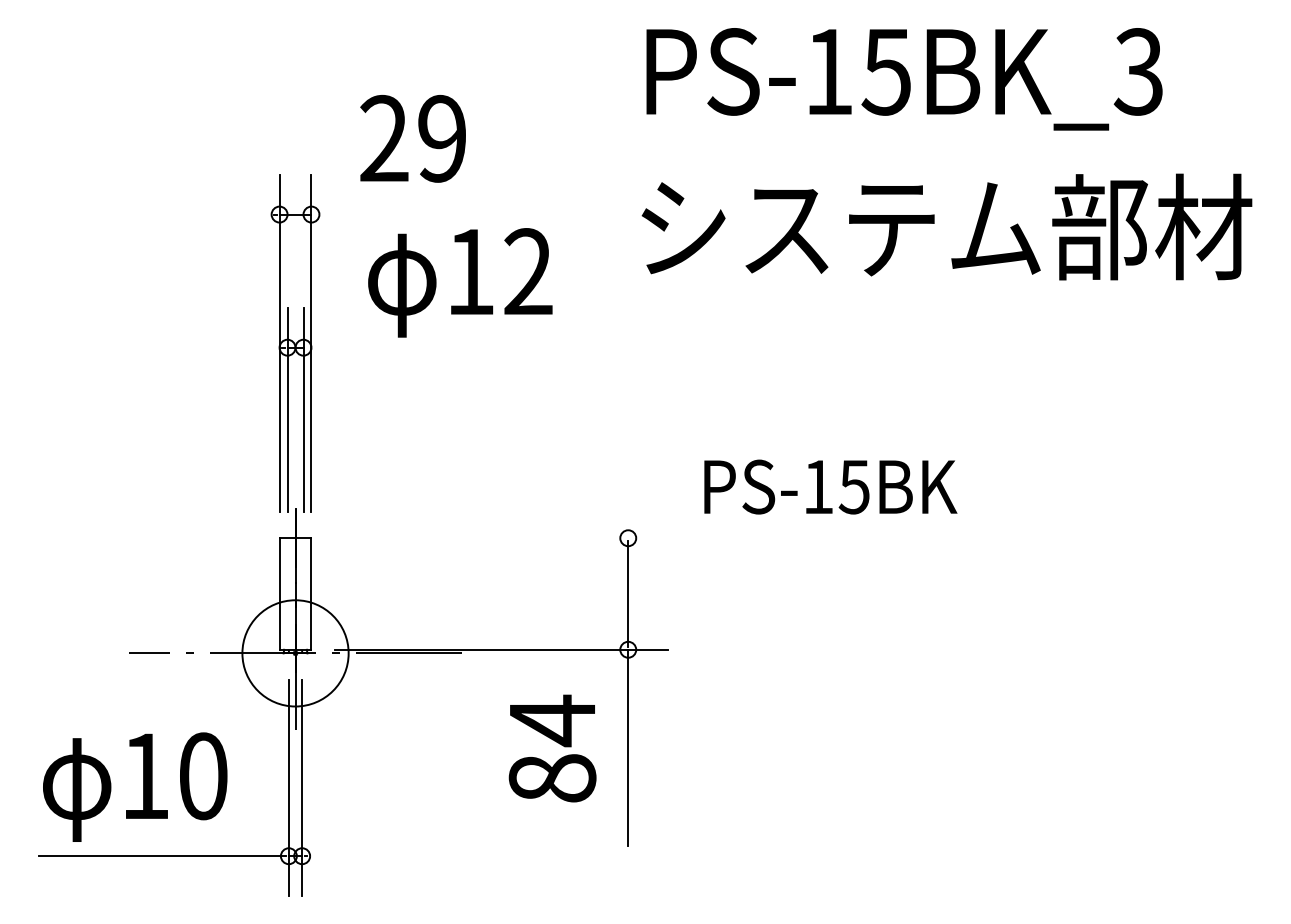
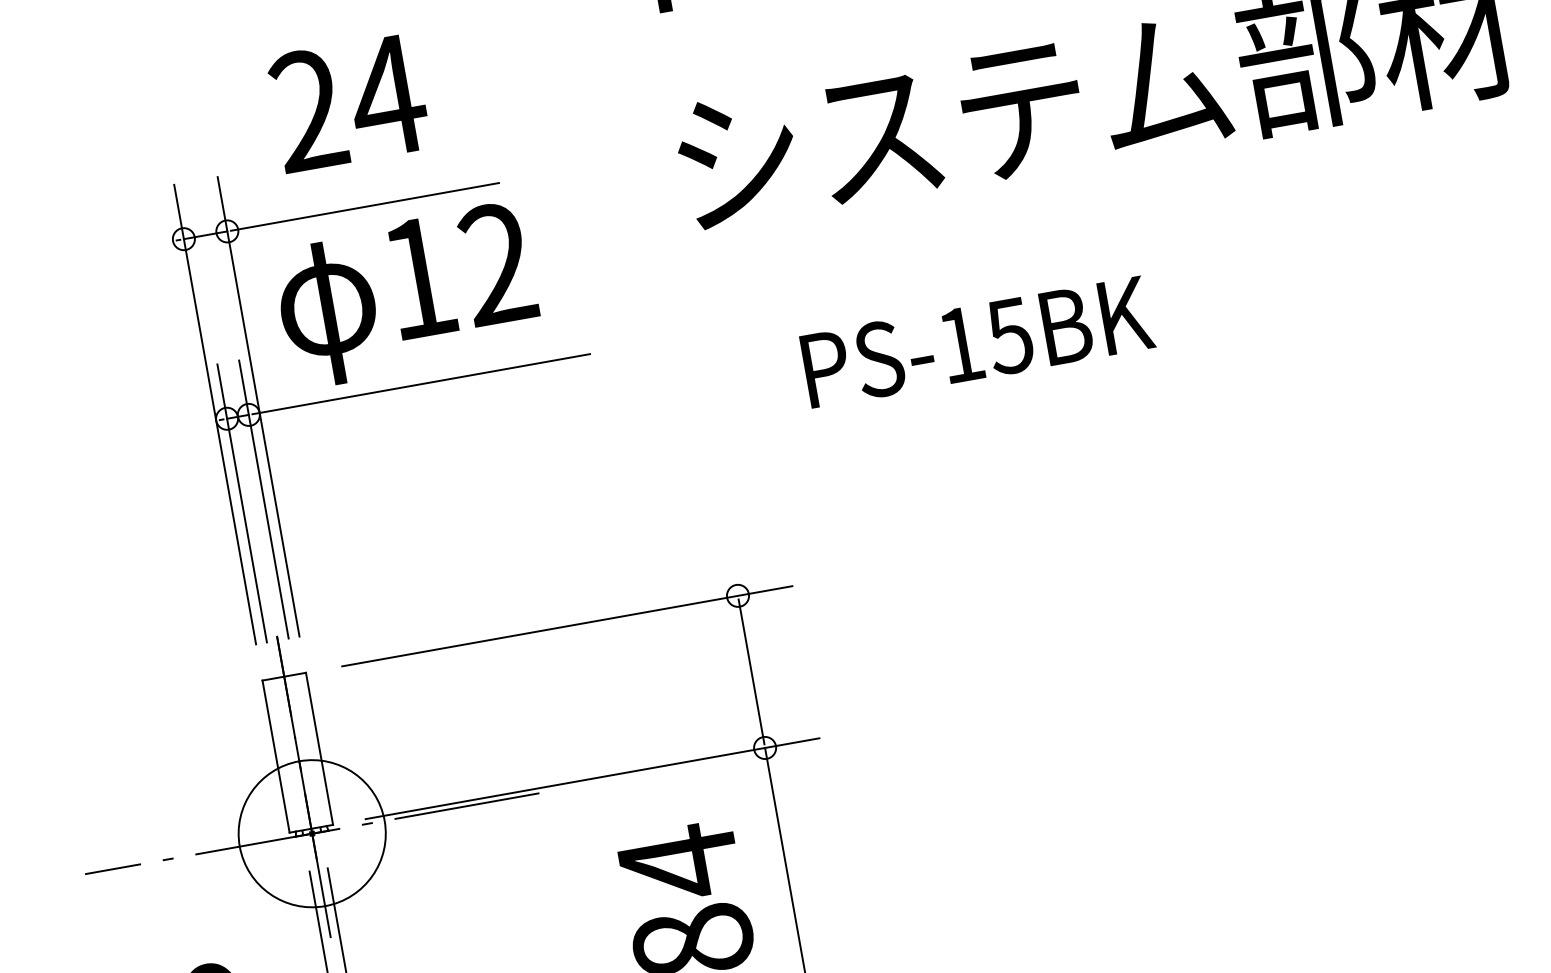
text: (441, 138) -> (386, 96), 29 -> 24
line: (412, 214) -> (365, 206), added
text: (460, 282) -> (407, 294), moved
line: (429, 347) -> (420, 384), added
text: (830, 486) -> (977, 341), moved
line: (503, 538) -> (567, 626), added

